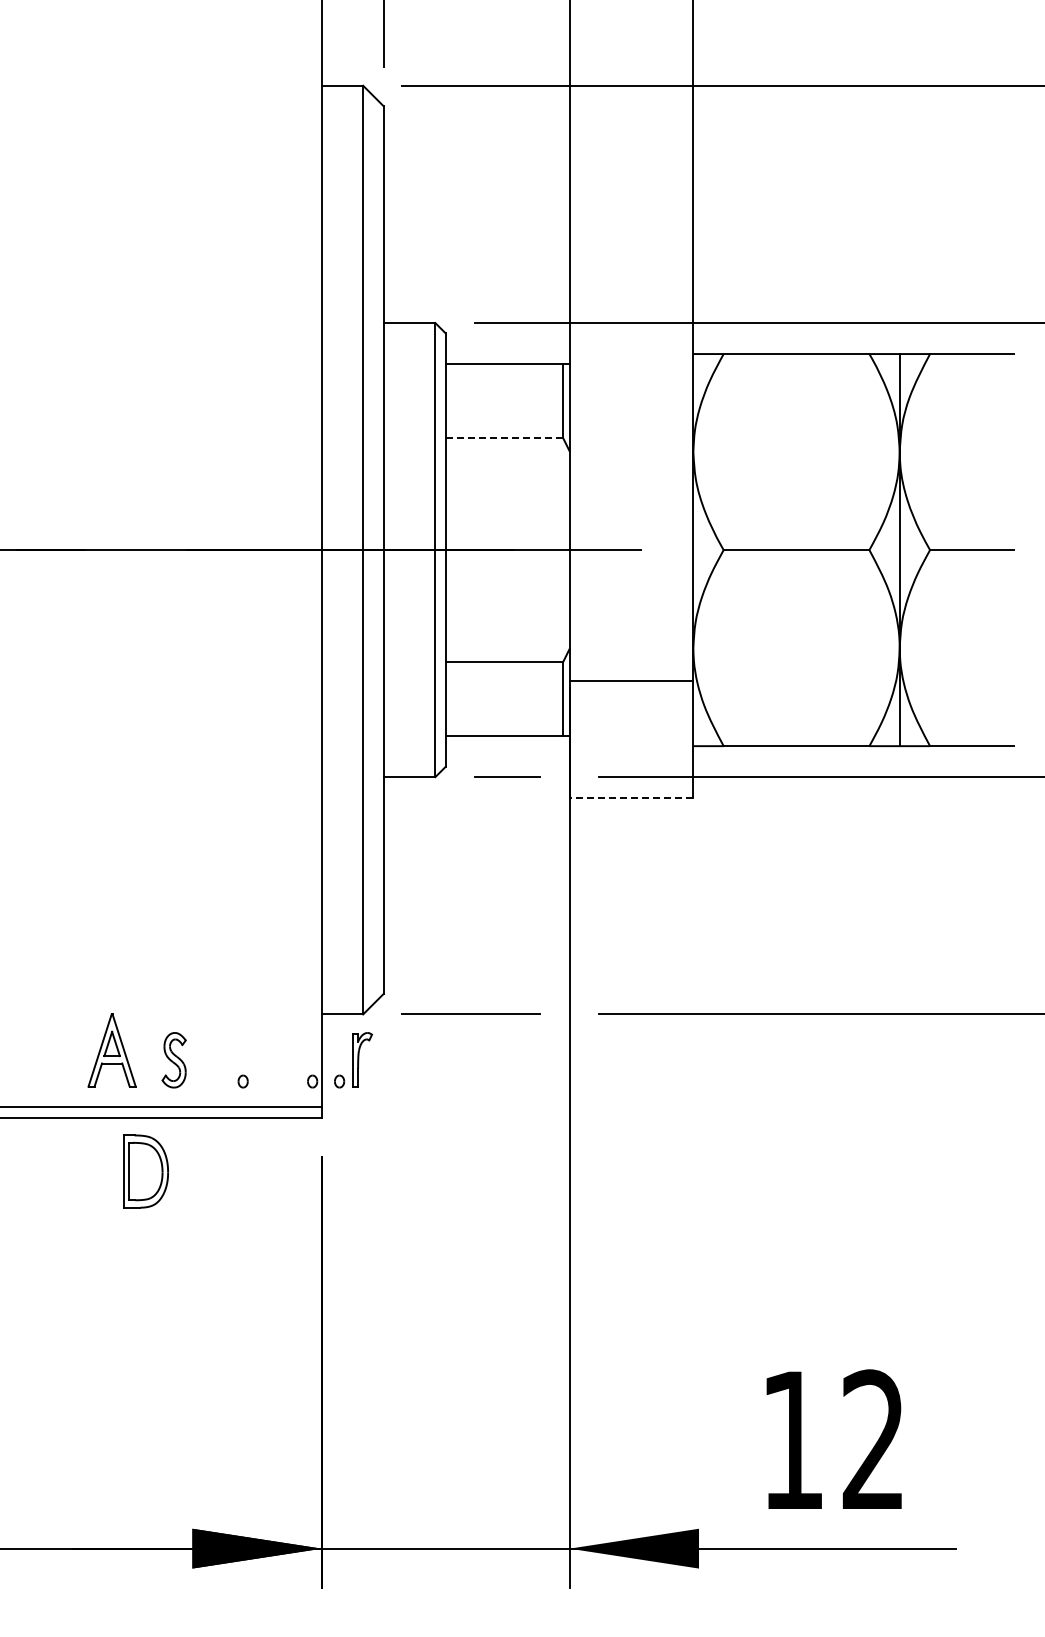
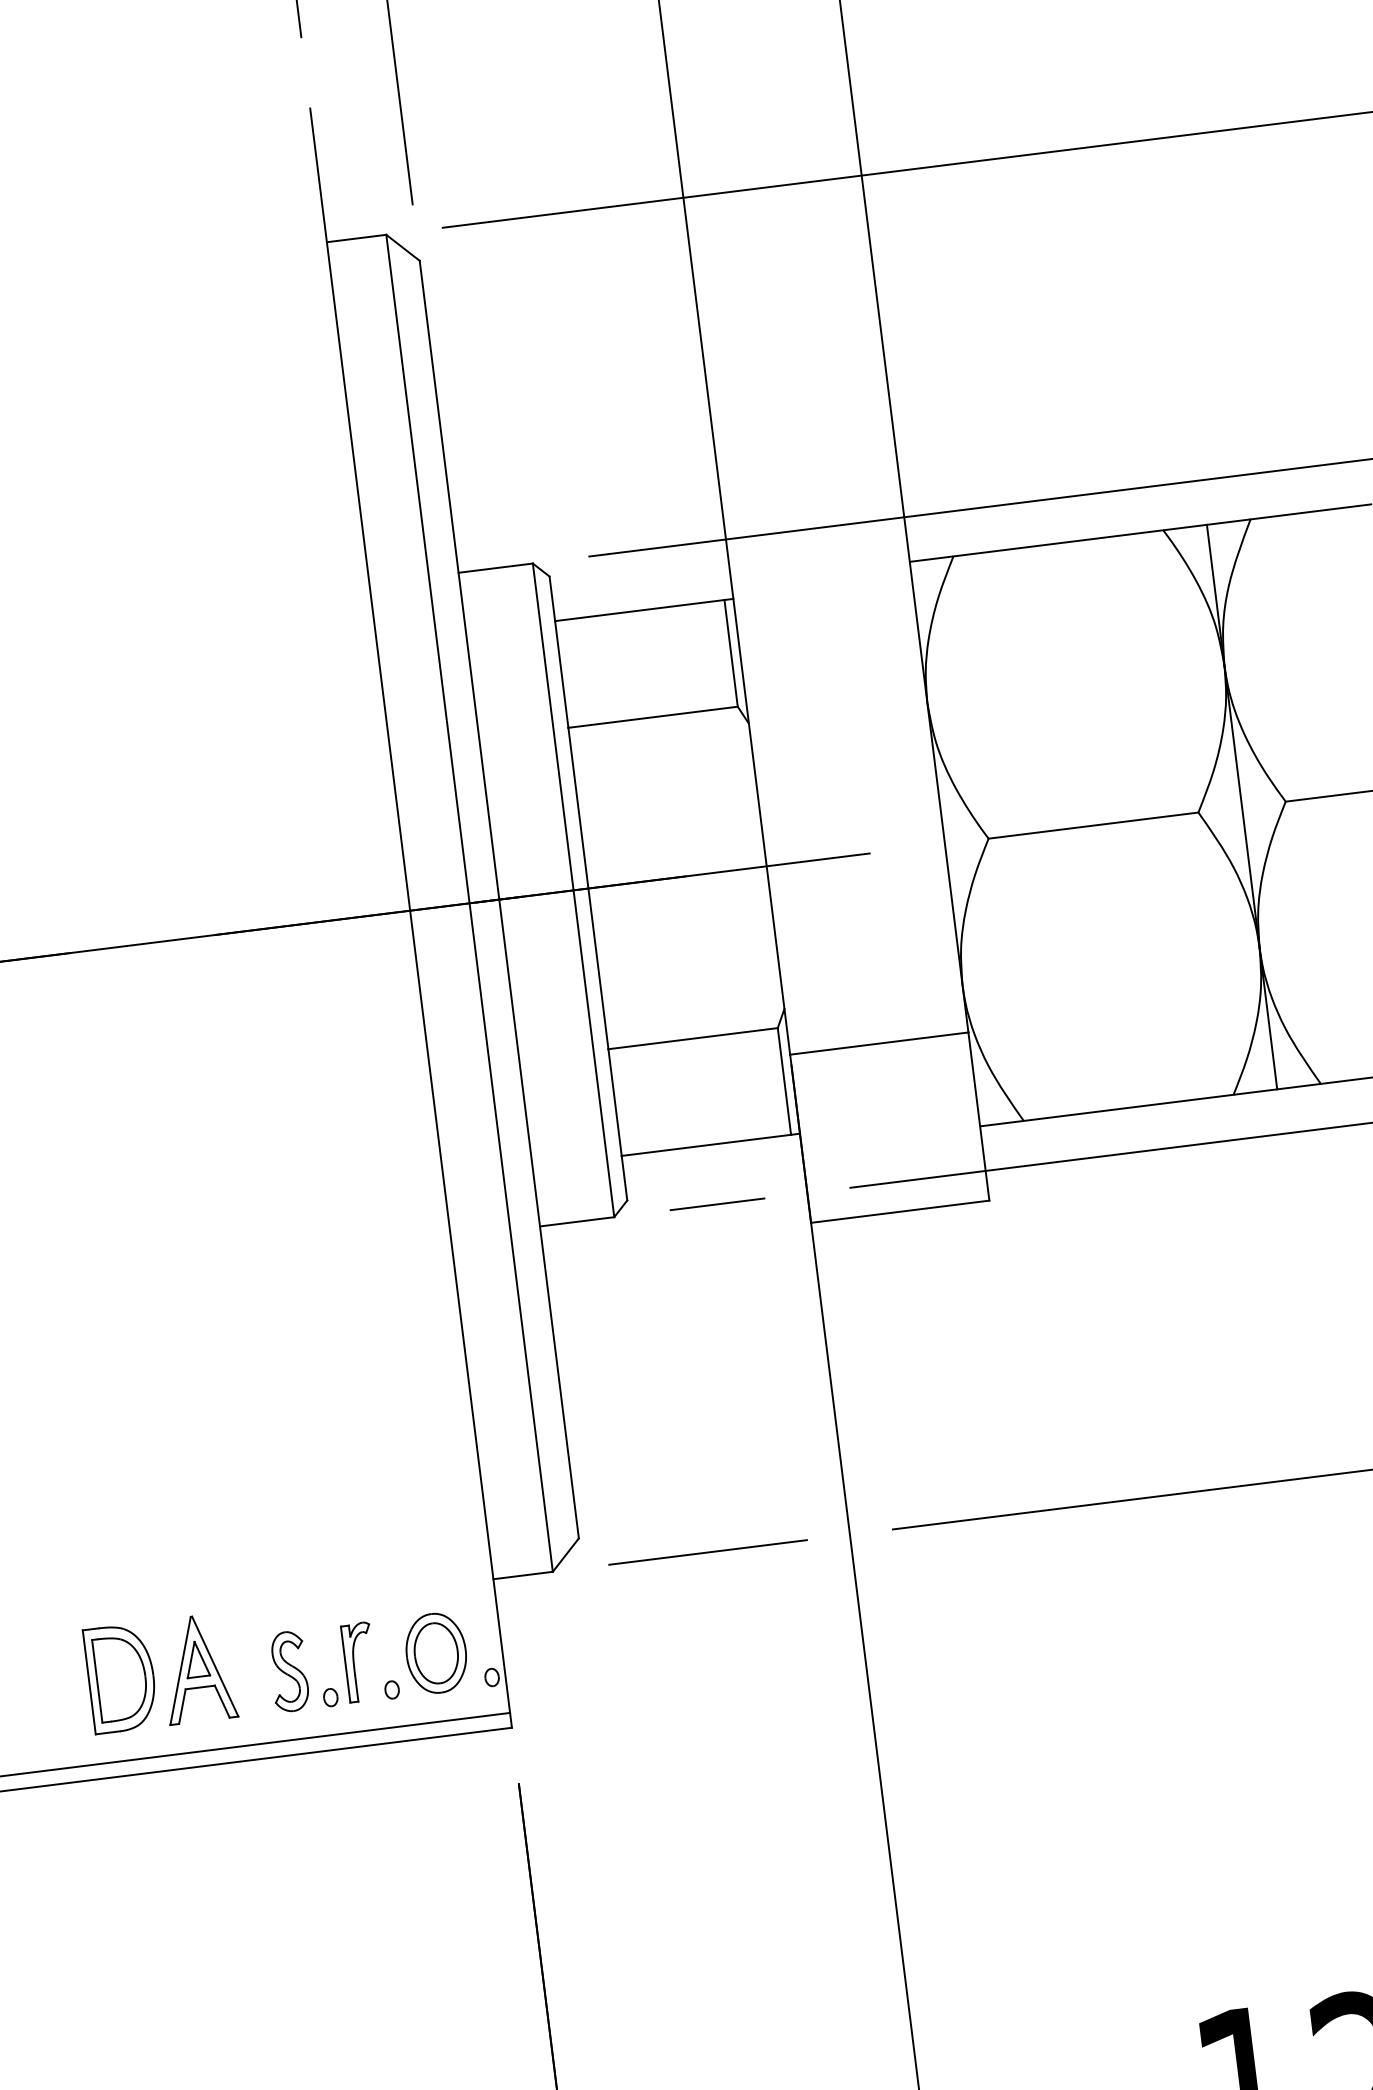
line: (504, 438) -> (653, 717), dashed -> solid
line: (631, 797) -> (900, 1211), dashed -> solid
part: (276, 1060) -> (436, 1653), added
part: (353, 1060) -> (347, 1664), moved
part: (145, 1171) -> (120, 1678), moved

